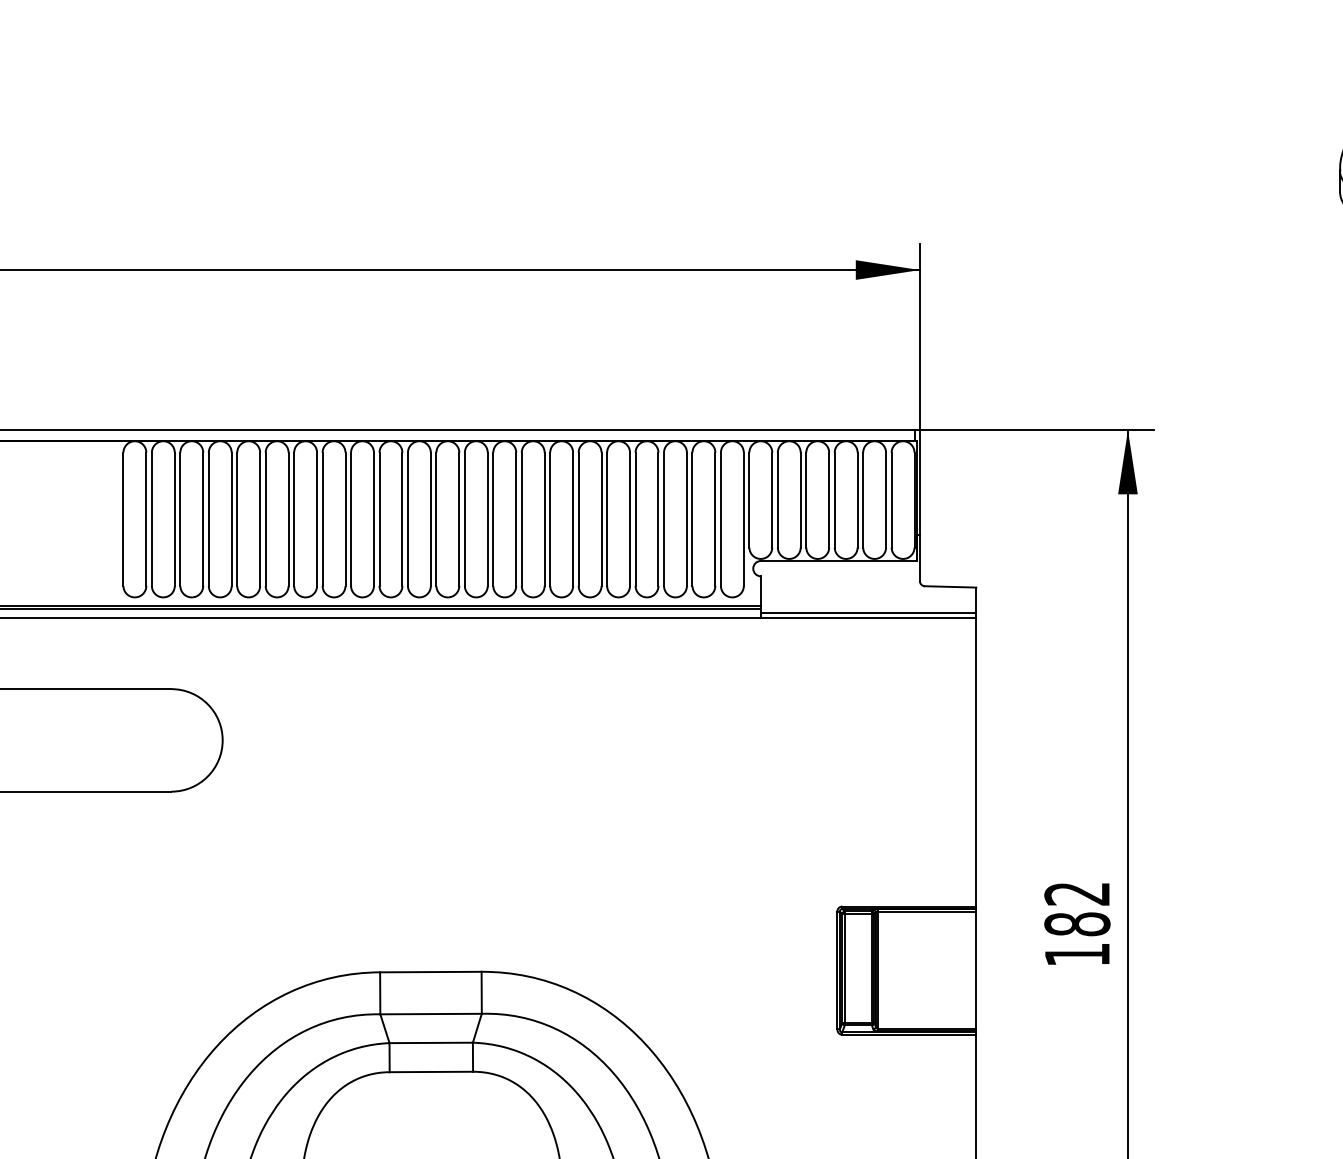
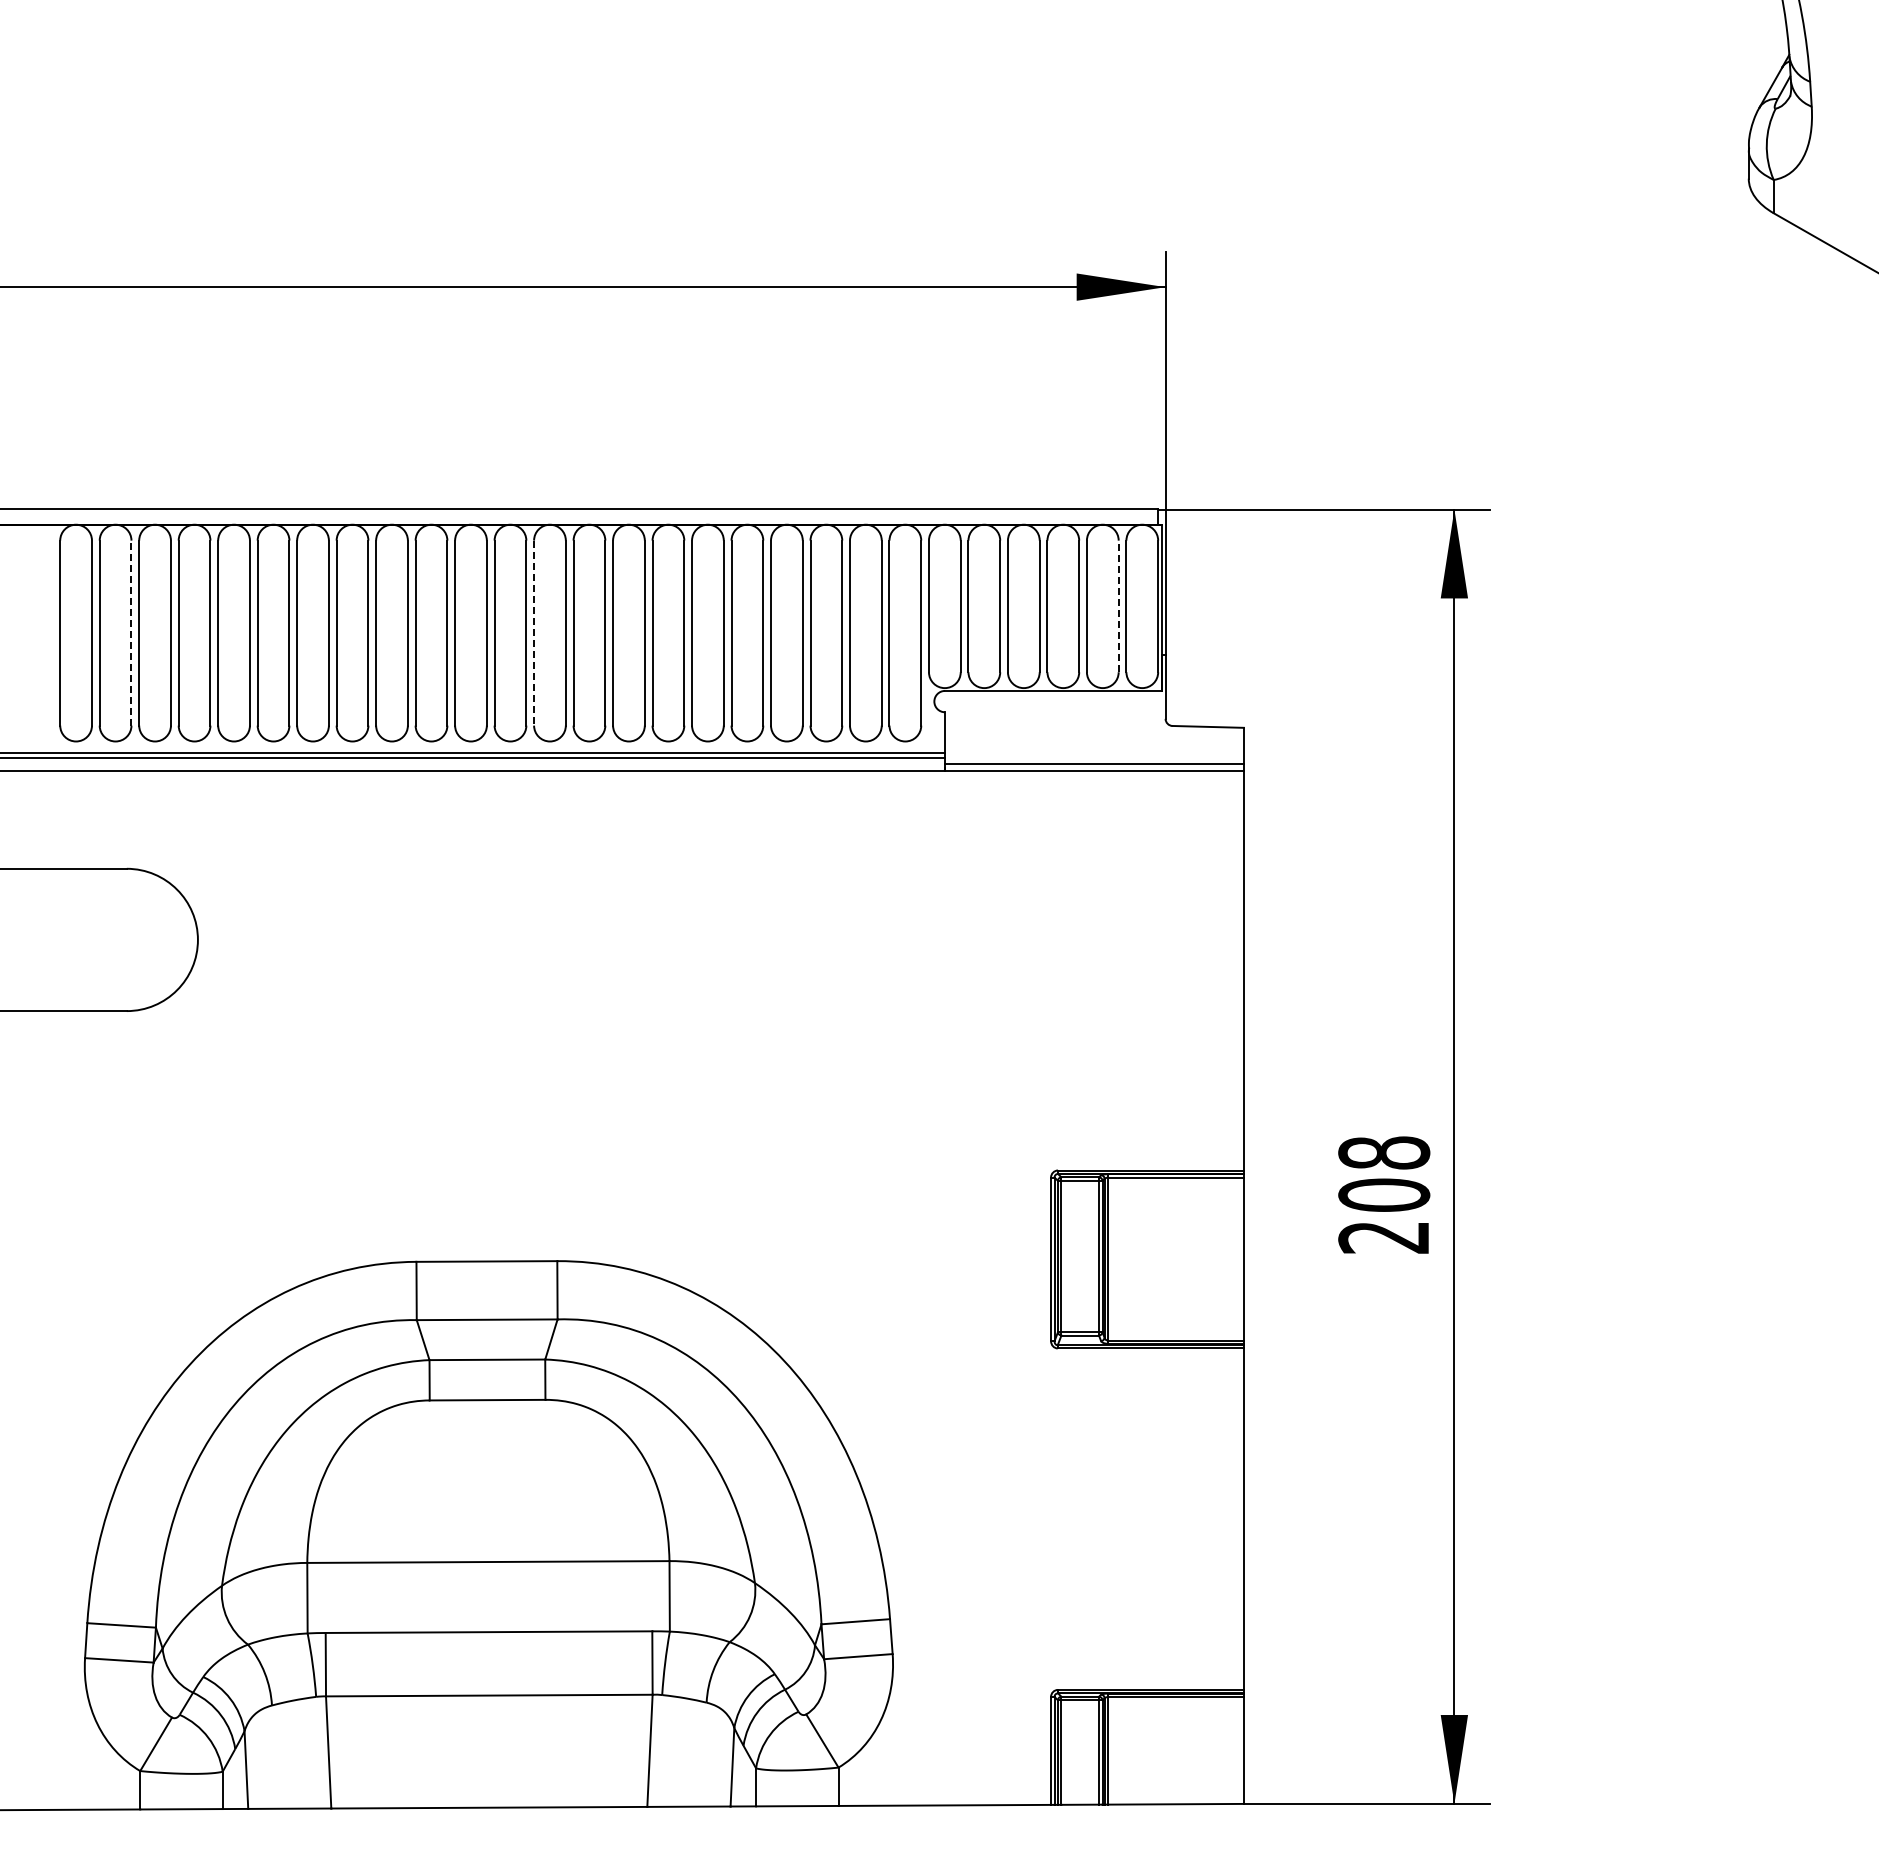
line: (885, 500) -> (1118, 606), solid -> dashed
line: (174, 518) -> (131, 632), solid -> dashed
line: (465, 519) -> (534, 633), solid -> dashed
text: (1077, 923) -> (1384, 1194), 182 -> 208

